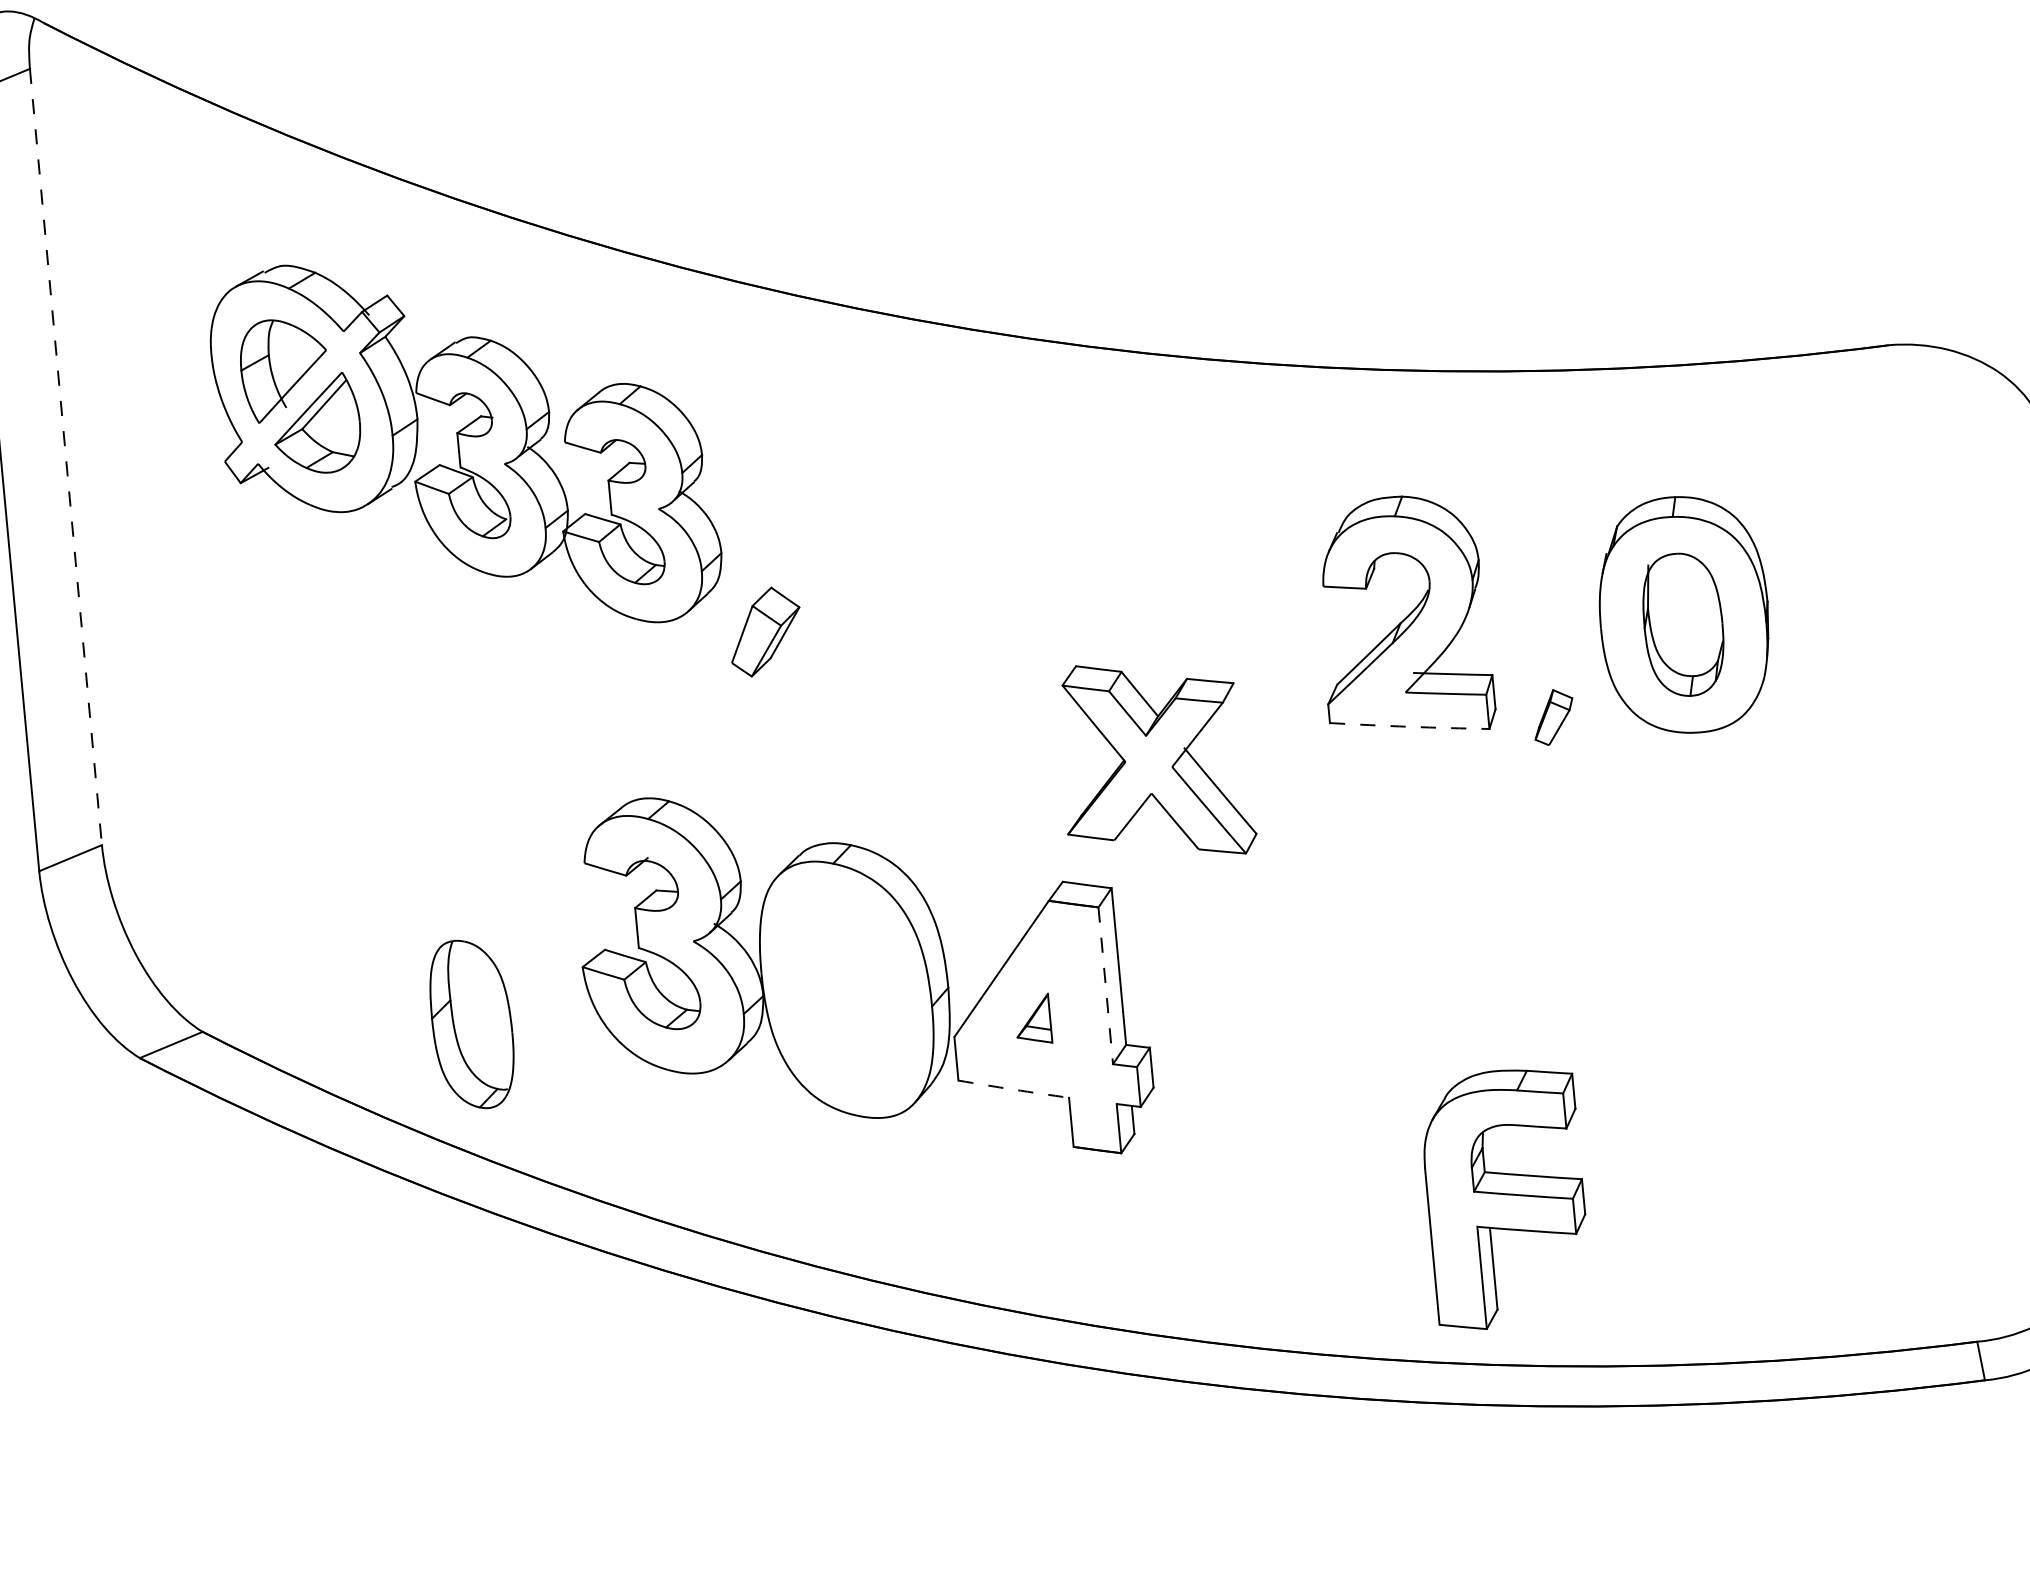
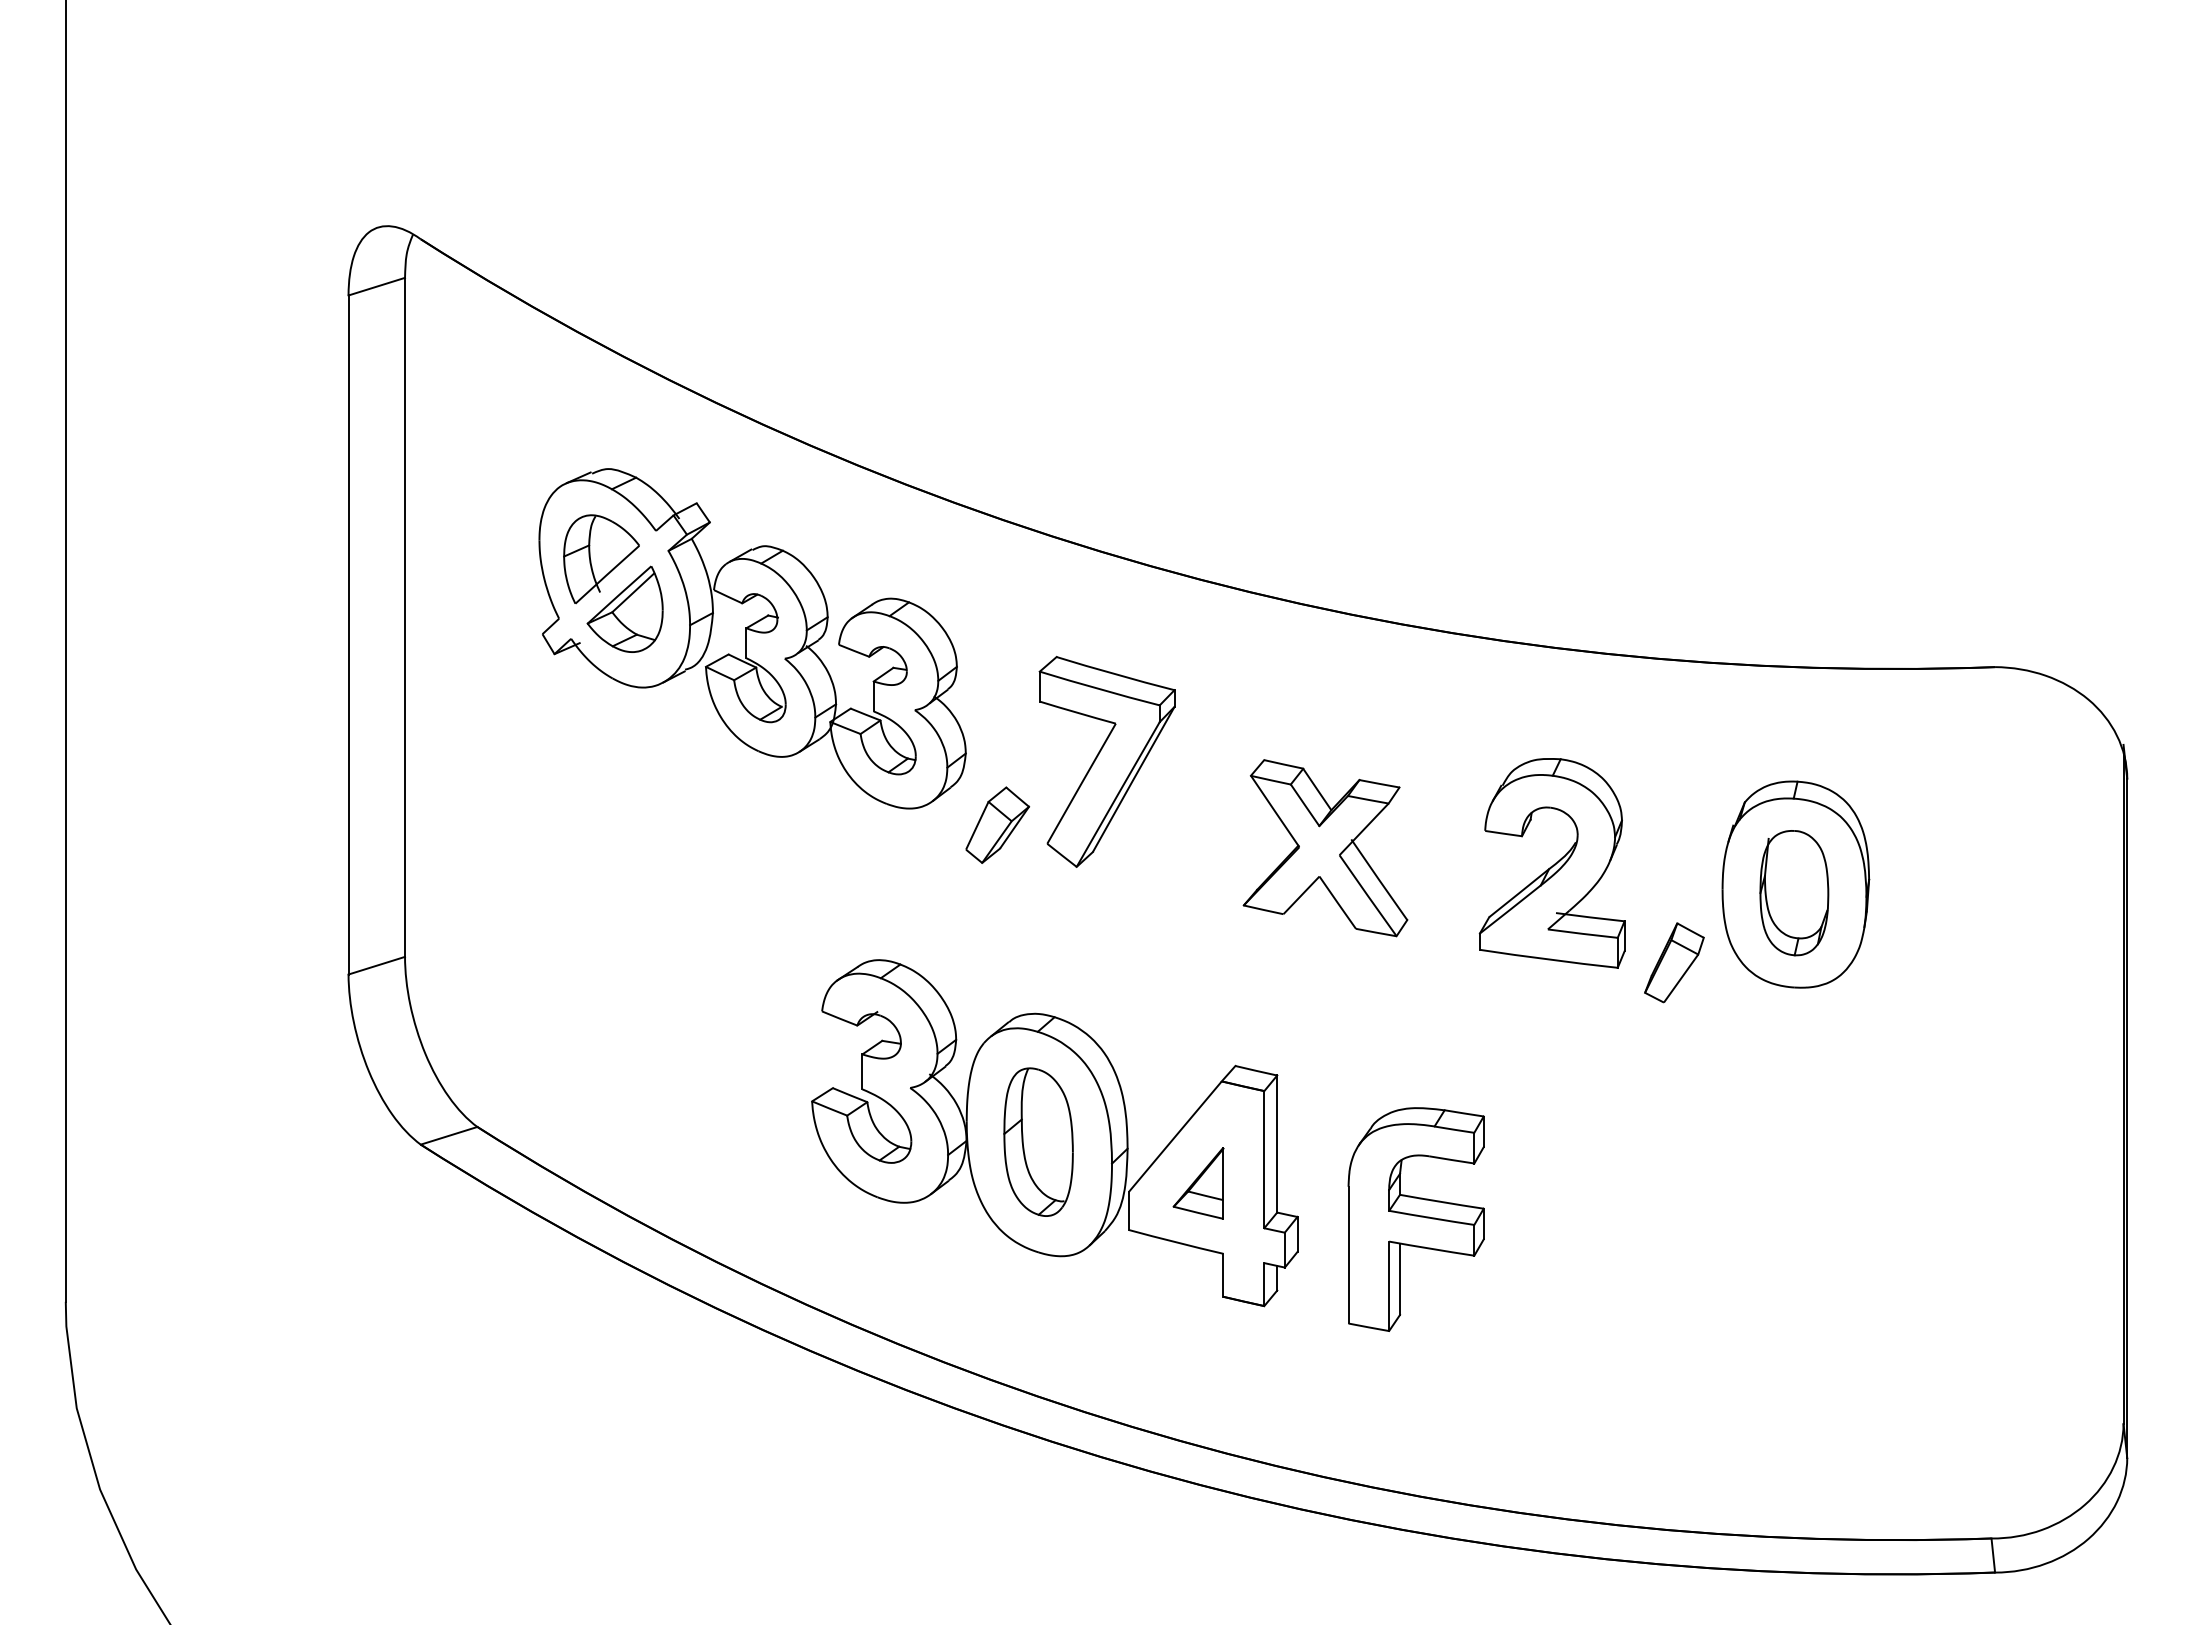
line: (66, 457) -> (405, 617), dashed -> solid
part: (883, 547) -> (1106, 761), added
part: (1553, 716) -> (1674, 962), size x1.67
arc: (1409, 726) -> (1548, 959), dashed -> solid
part: (1155, 760) -> (1325, 848), moved
line: (1105, 985) -> (1264, 1159), dashed -> solid
part: (1033, 1020) -> (1198, 1183), size x1.67
part: (471, 1023) -> (1038, 1141), moved
arc: (1014, 1089) -> (1176, 1242), dashed -> solid
part: (1505, 1198) -> (1415, 1219), moved

